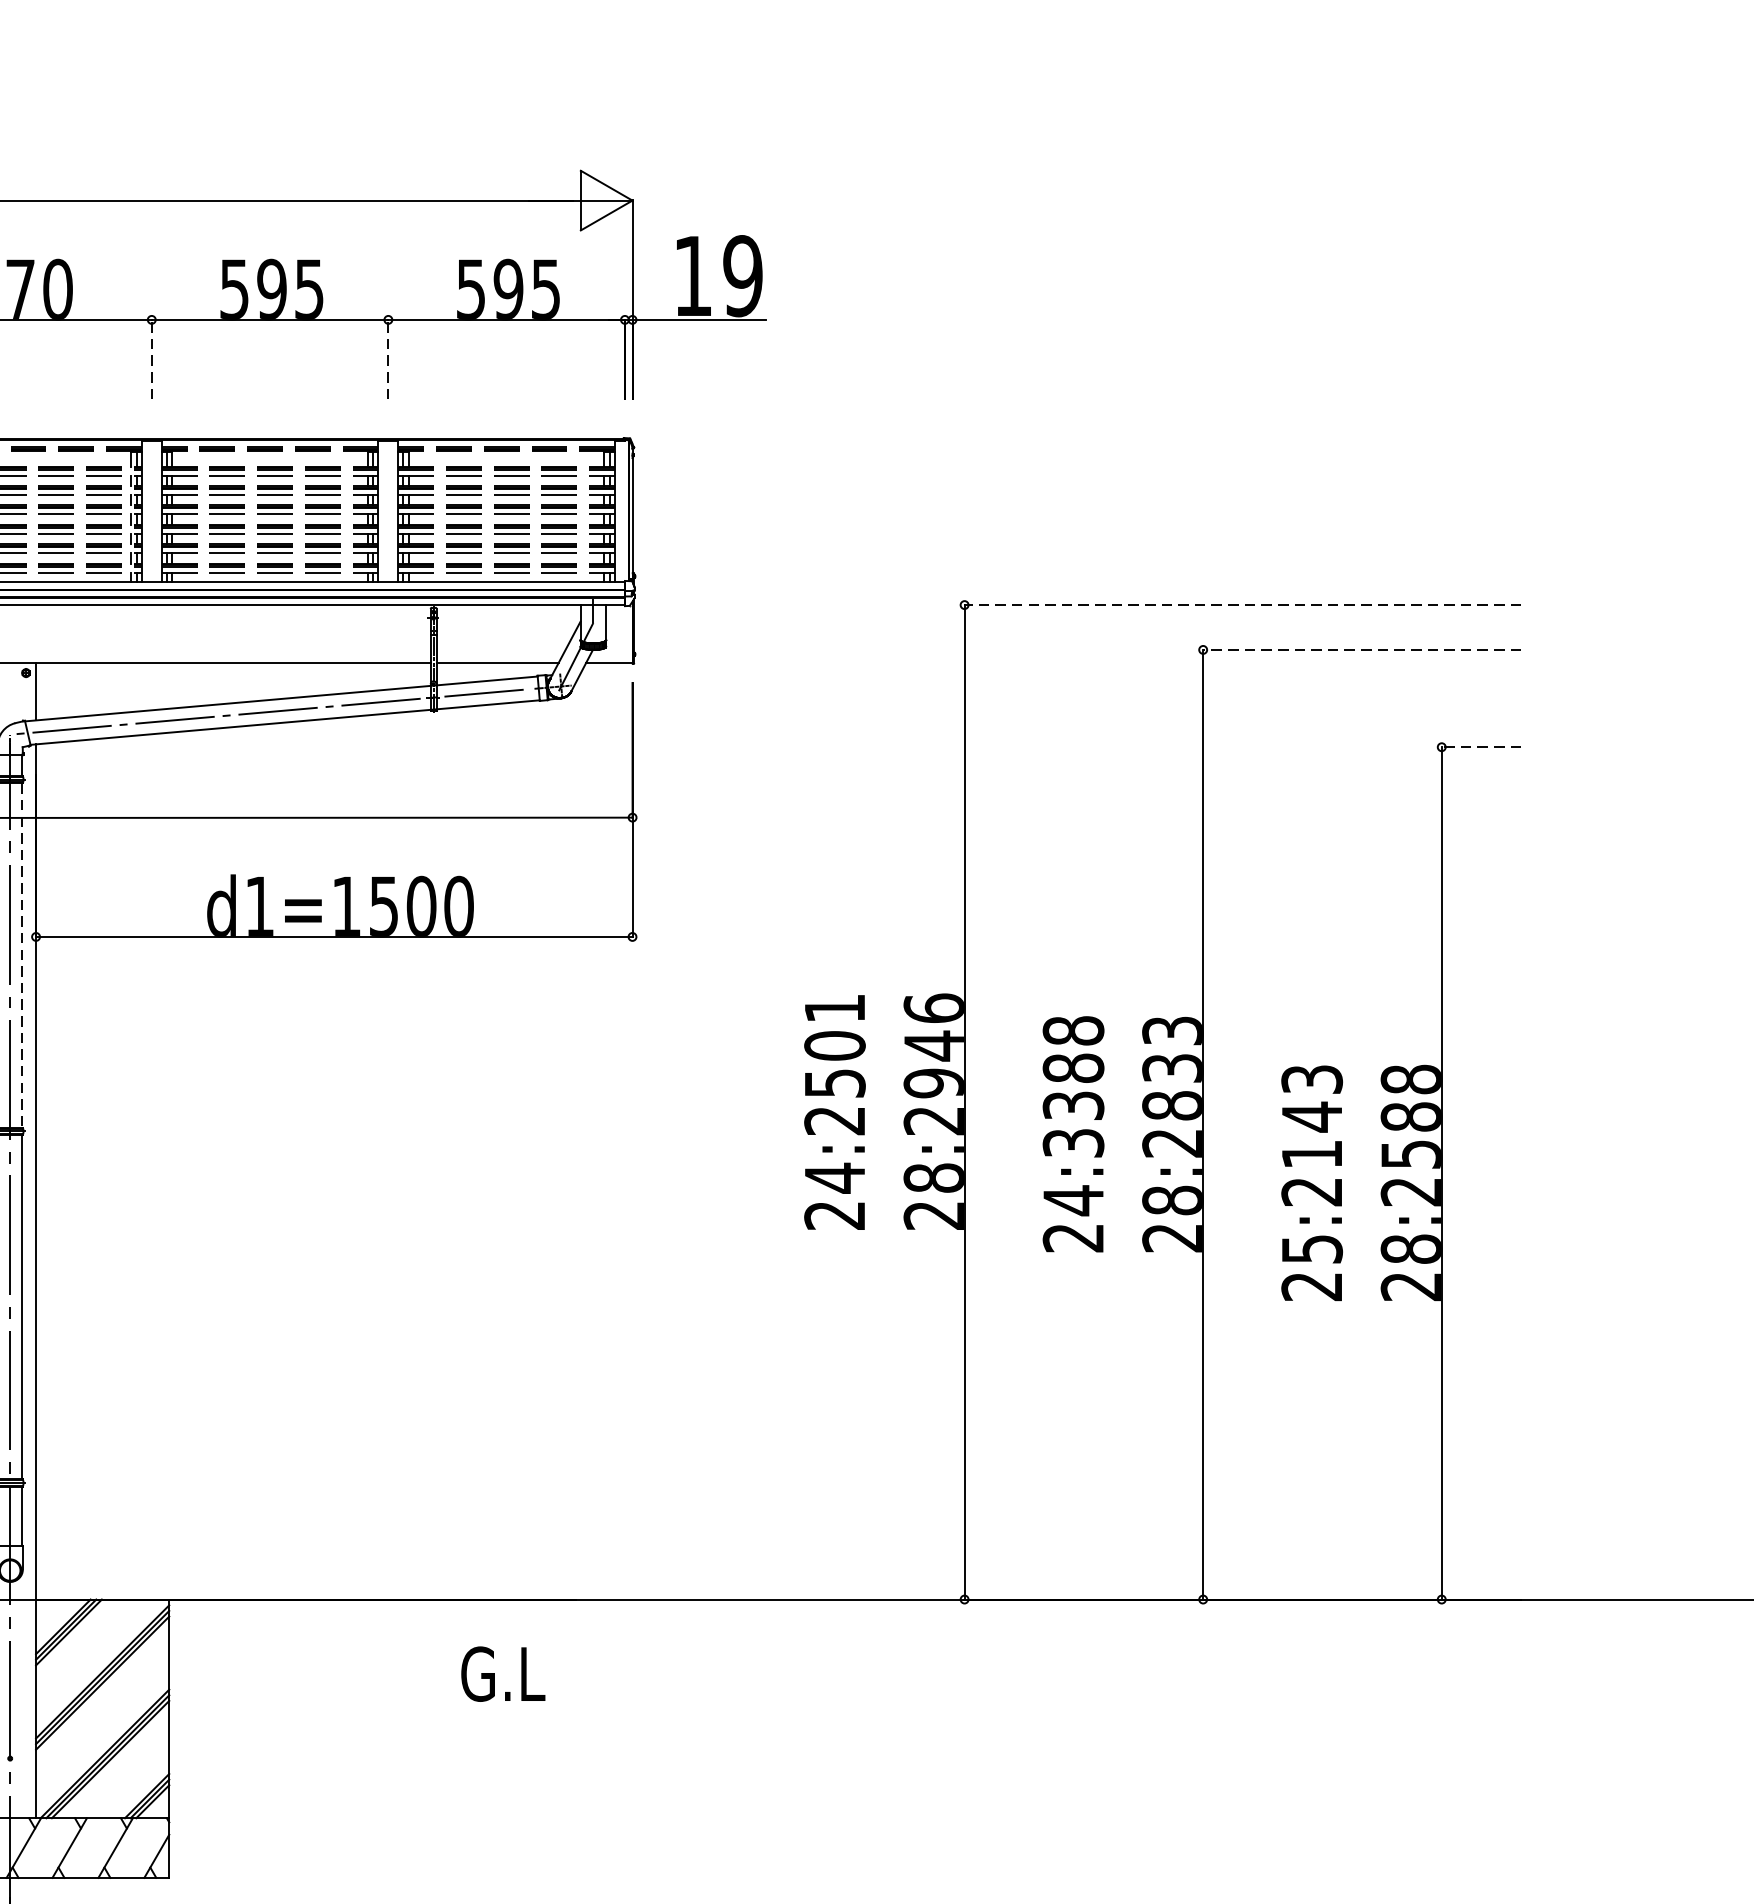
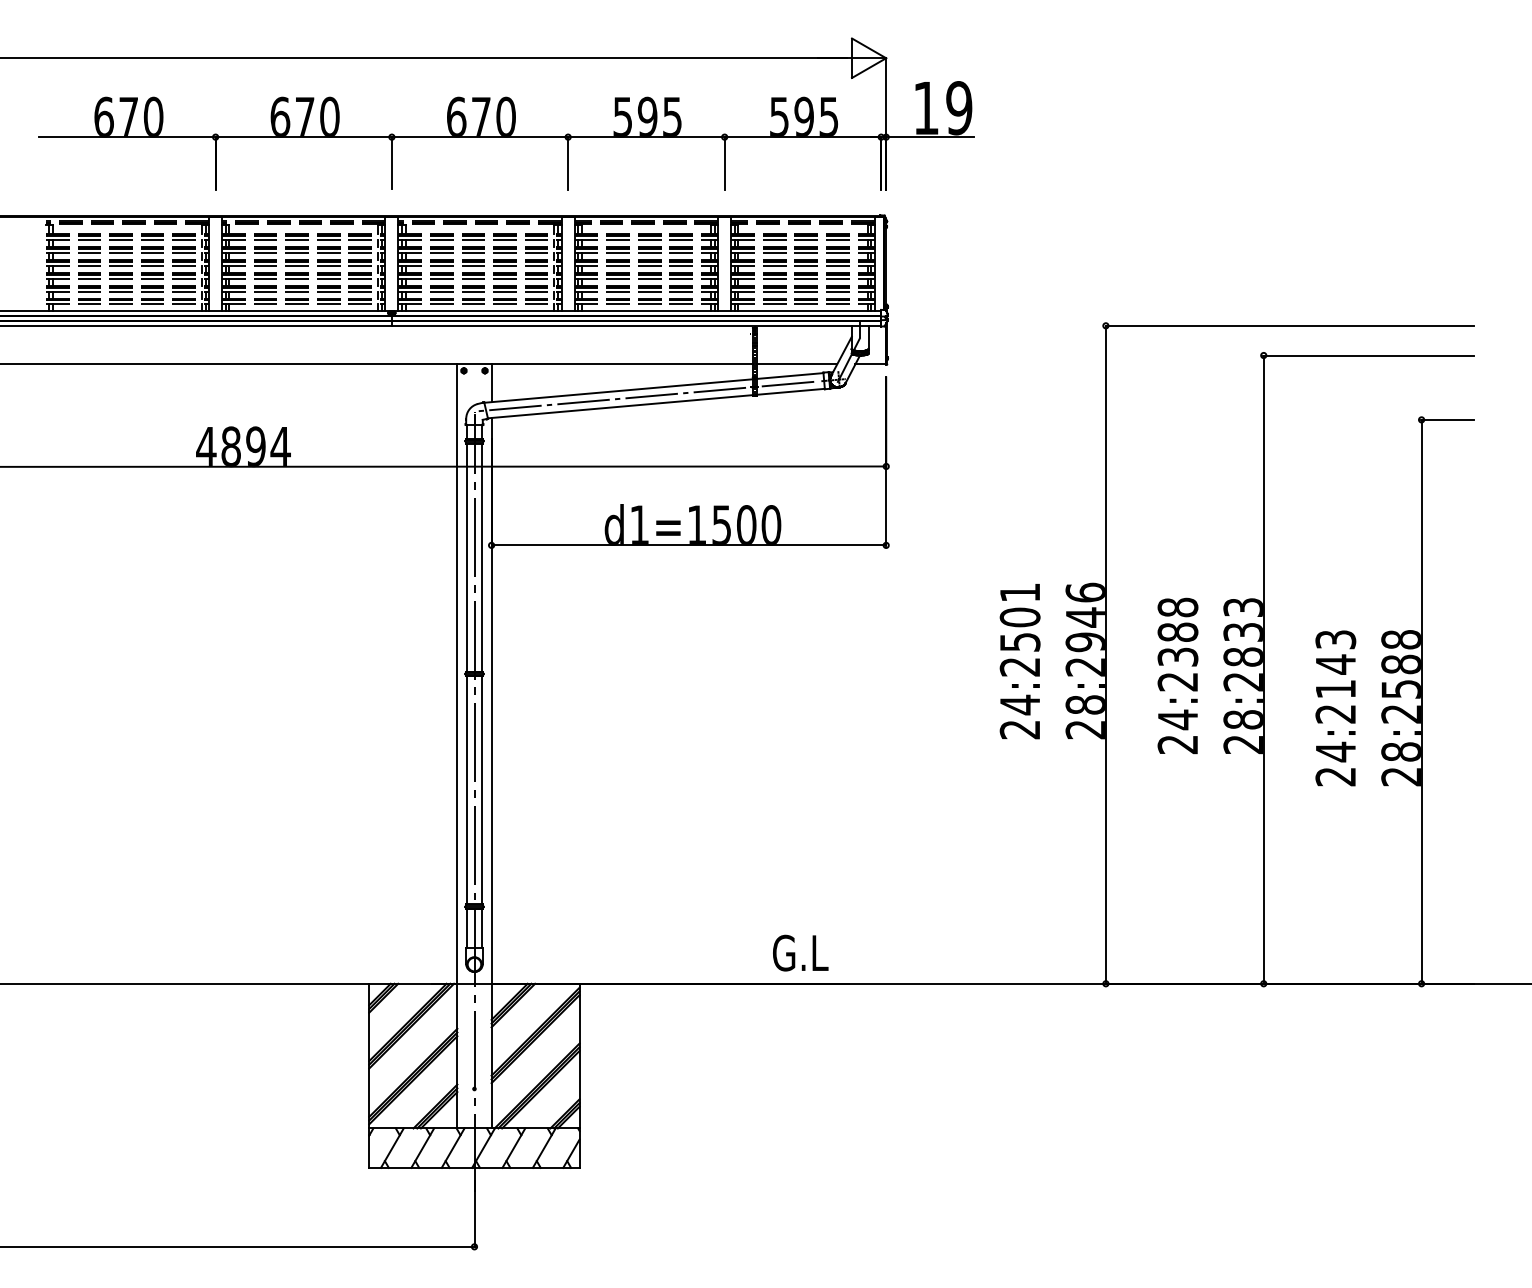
line: (152, 358) -> (568, 162), dashed -> solid
line: (388, 358) -> (724, 162), dashed -> solid
line: (1242, 604) -> (1289, 325), dashed -> solid
line: (1361, 649) -> (1368, 355), dashed -> solid
line: (1480, 746) -> (1447, 419), dashed -> solid
line: (22, 955) -> (482, 557), dashed -> solid
text: (1072, 1142) -> (1177, 681), 24:3388 -> 24:2388
text: (1313, 1248) -> (1336, 751), 25:2143 -> 24:2143
text: (502, 1673) -> (800, 952), moved

